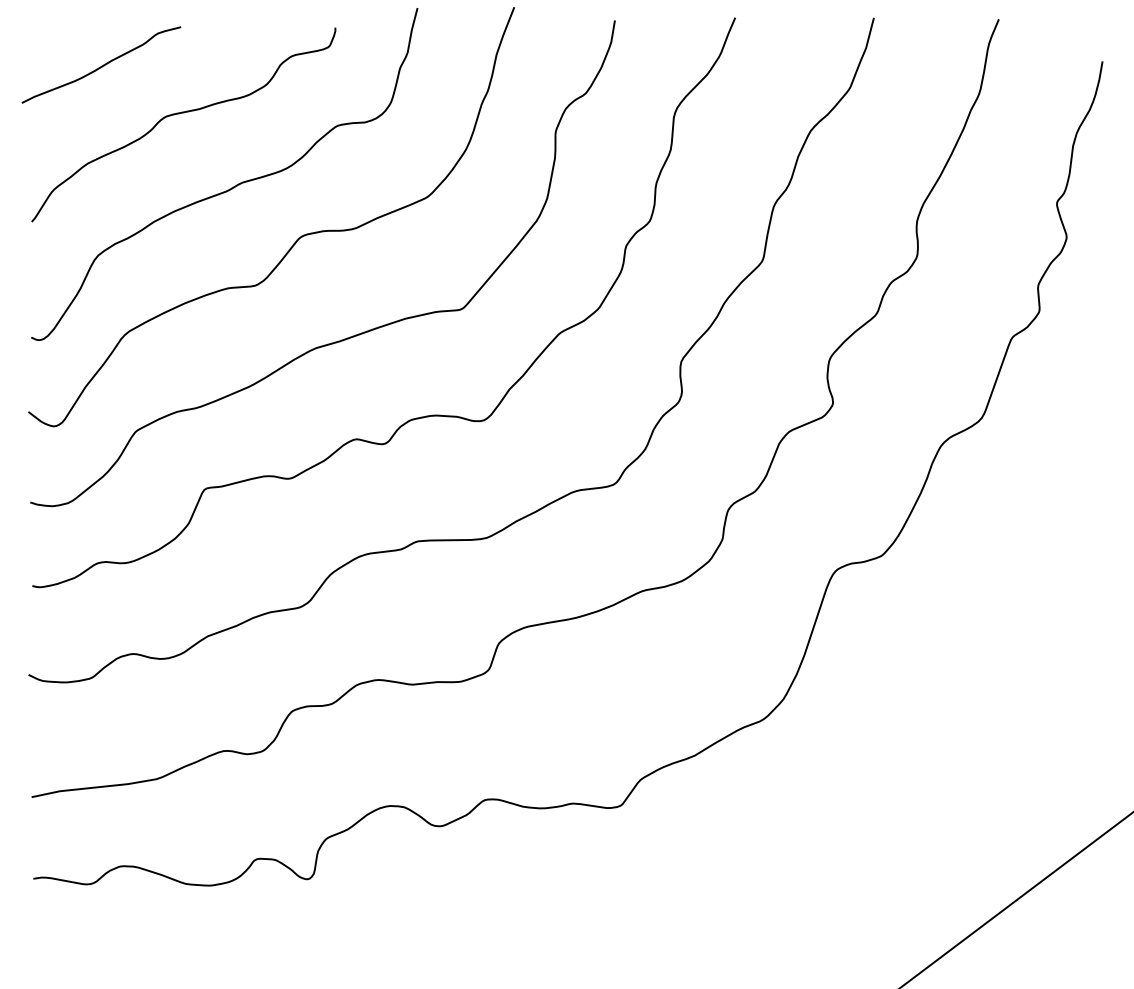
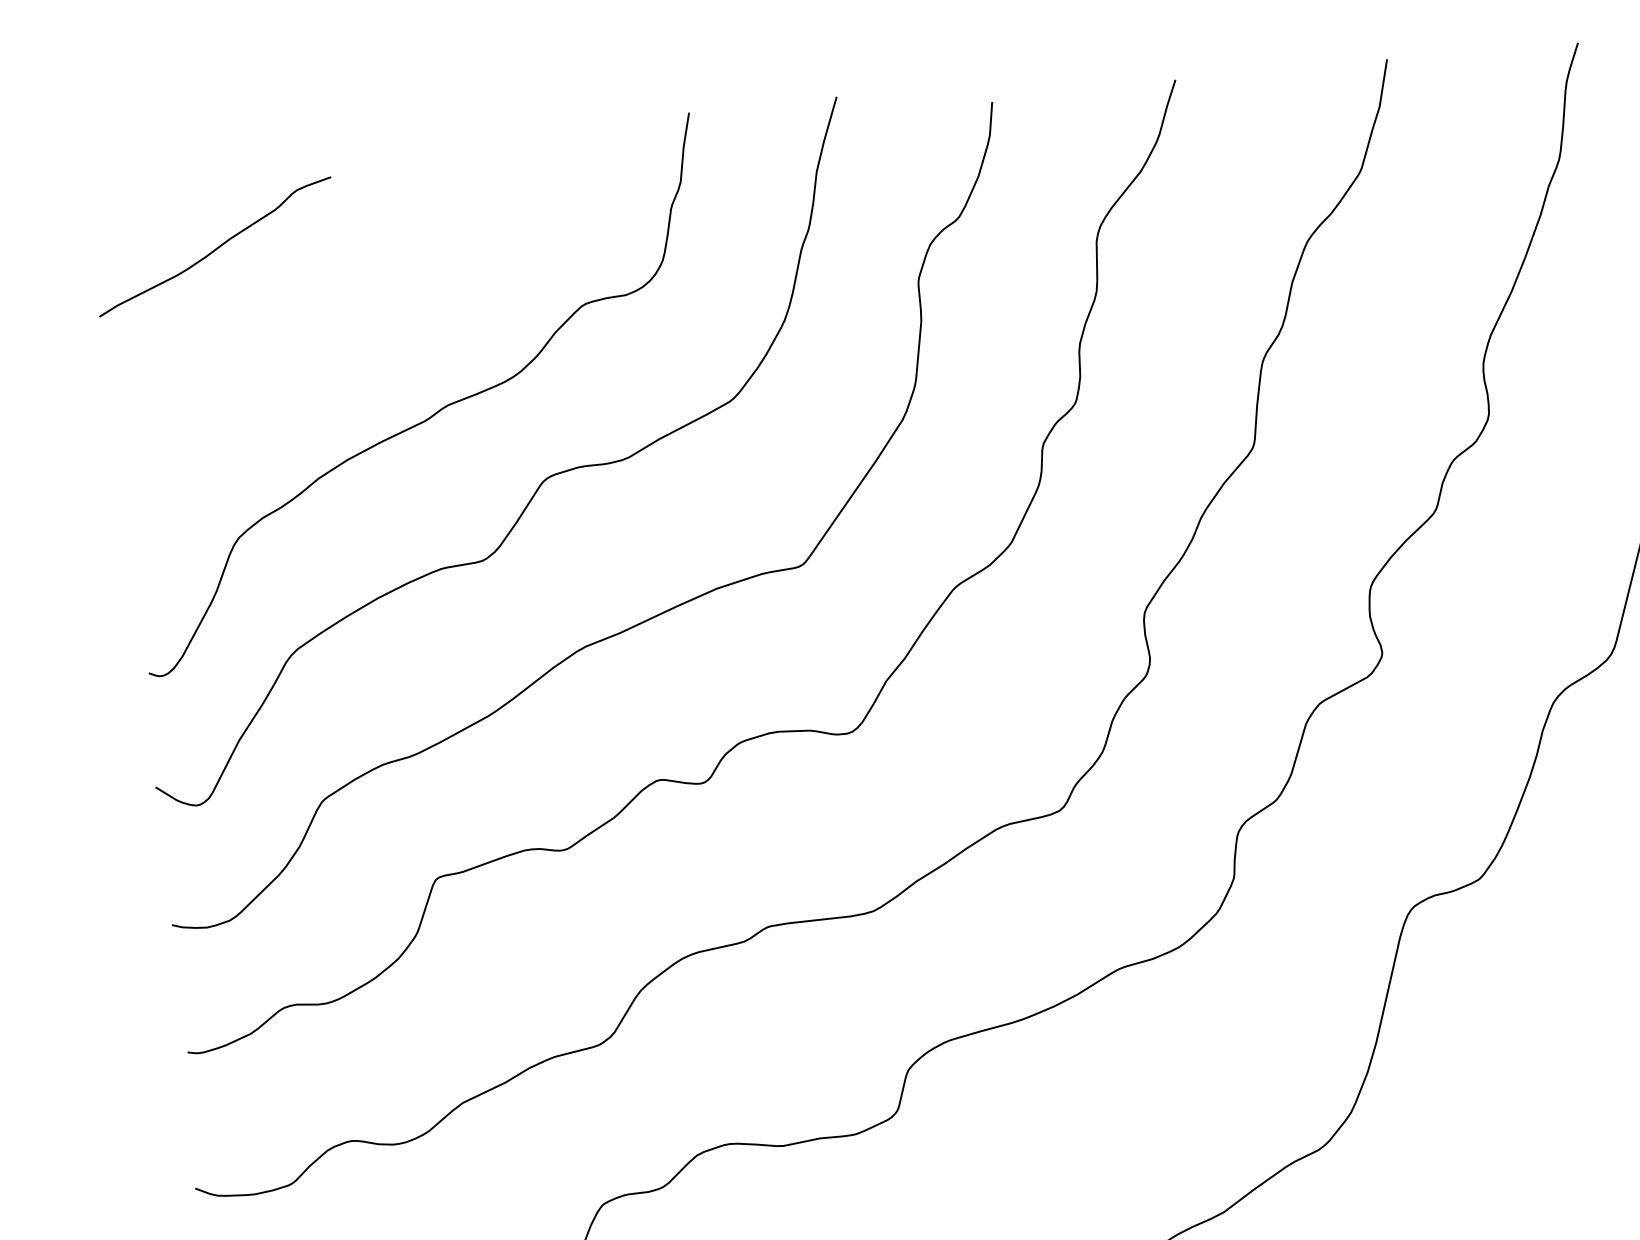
curve: (179, 114) -> (341, 310), removed

